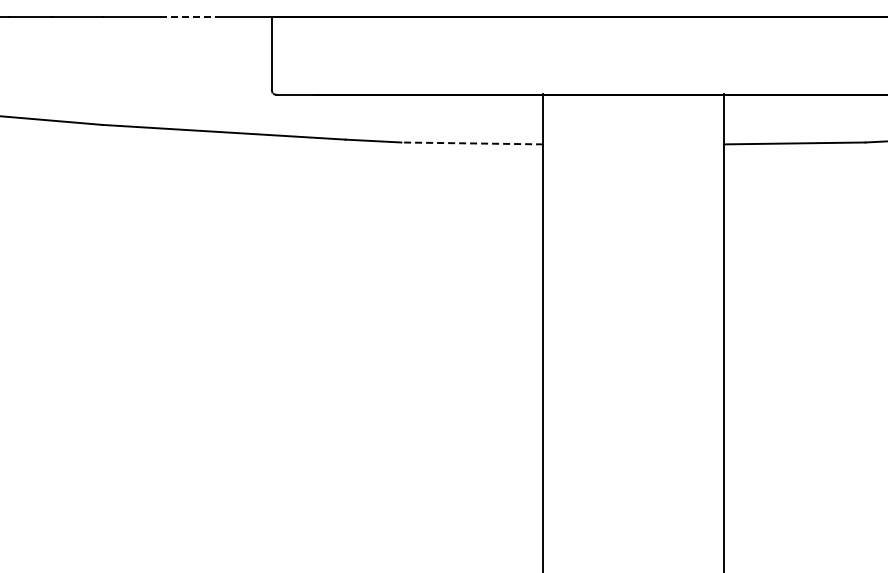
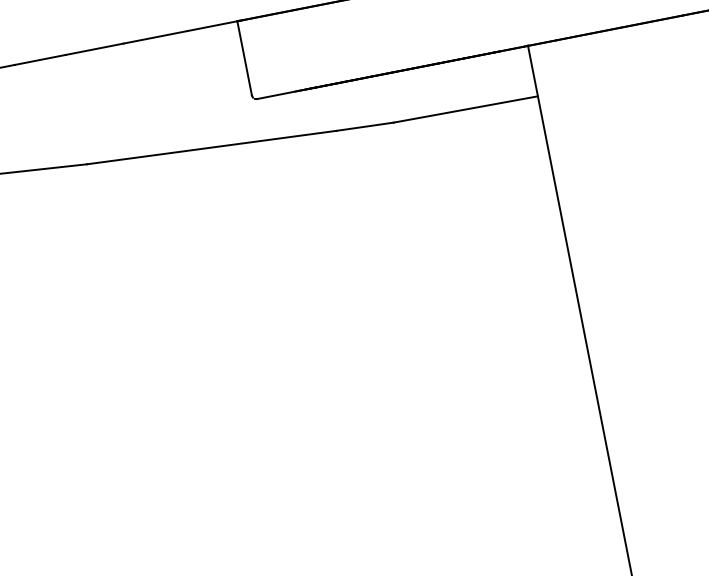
line: (191, 17) -> (155, 37), dashed -> solid
line: (472, 143) -> (466, 109), dashed -> solid

